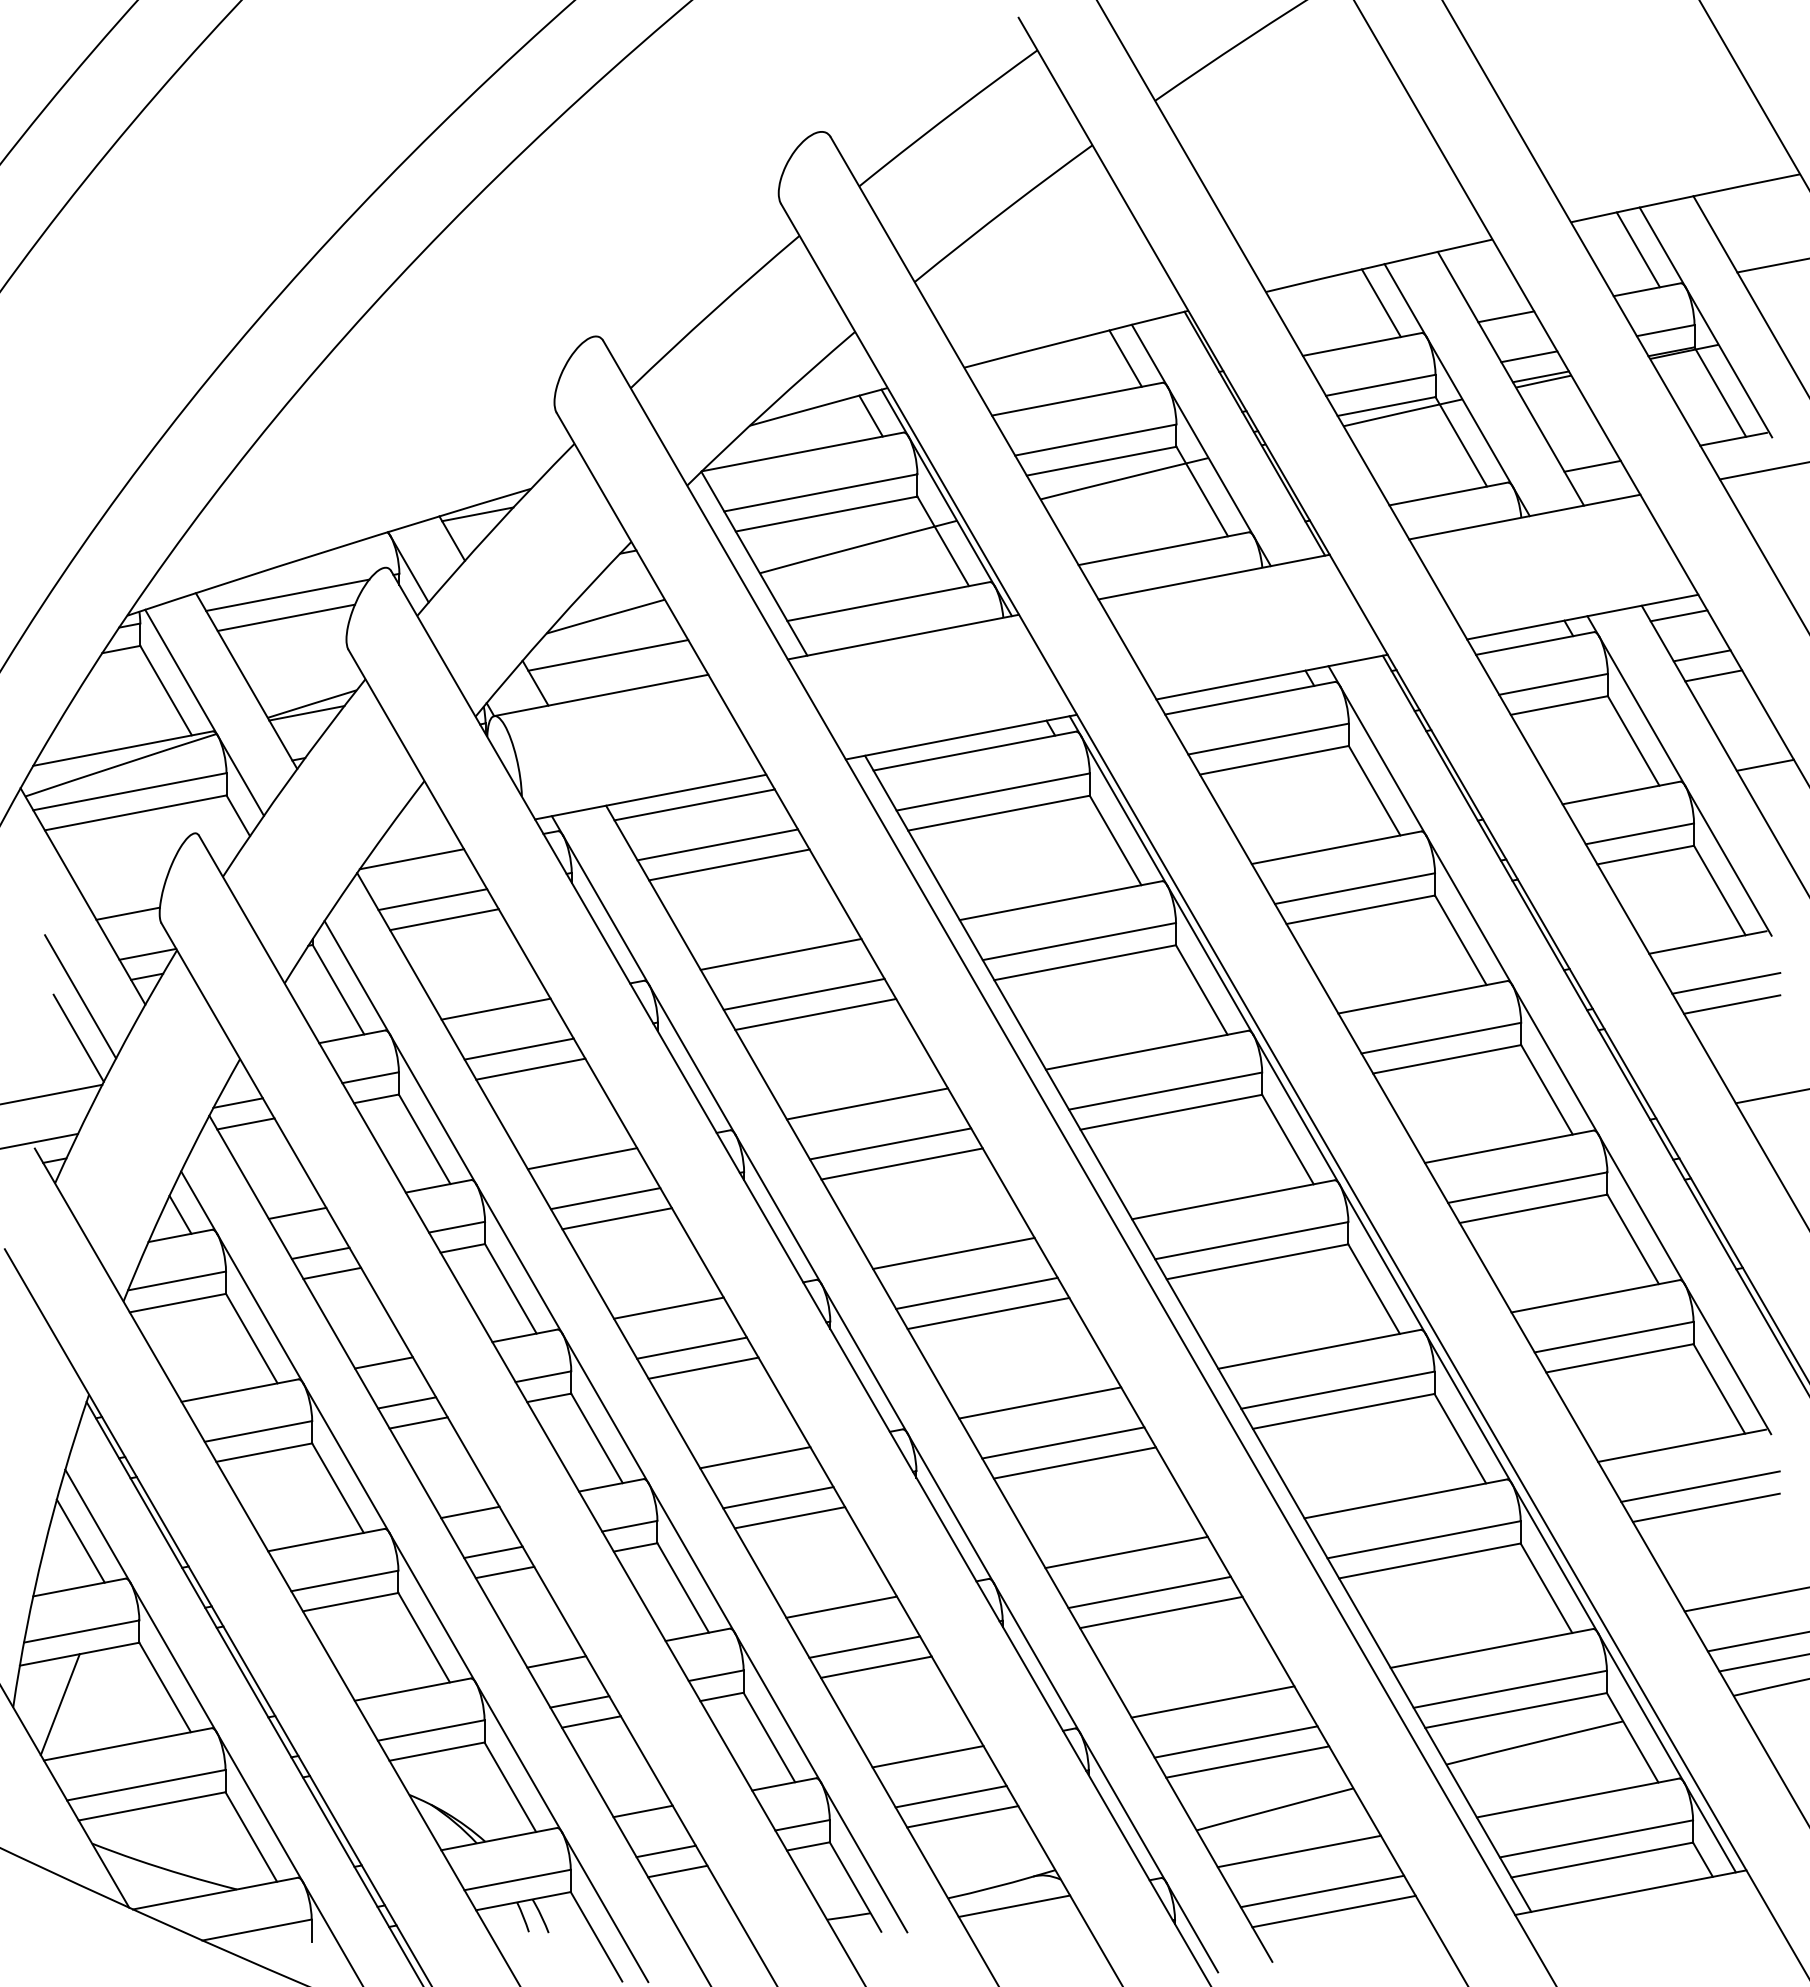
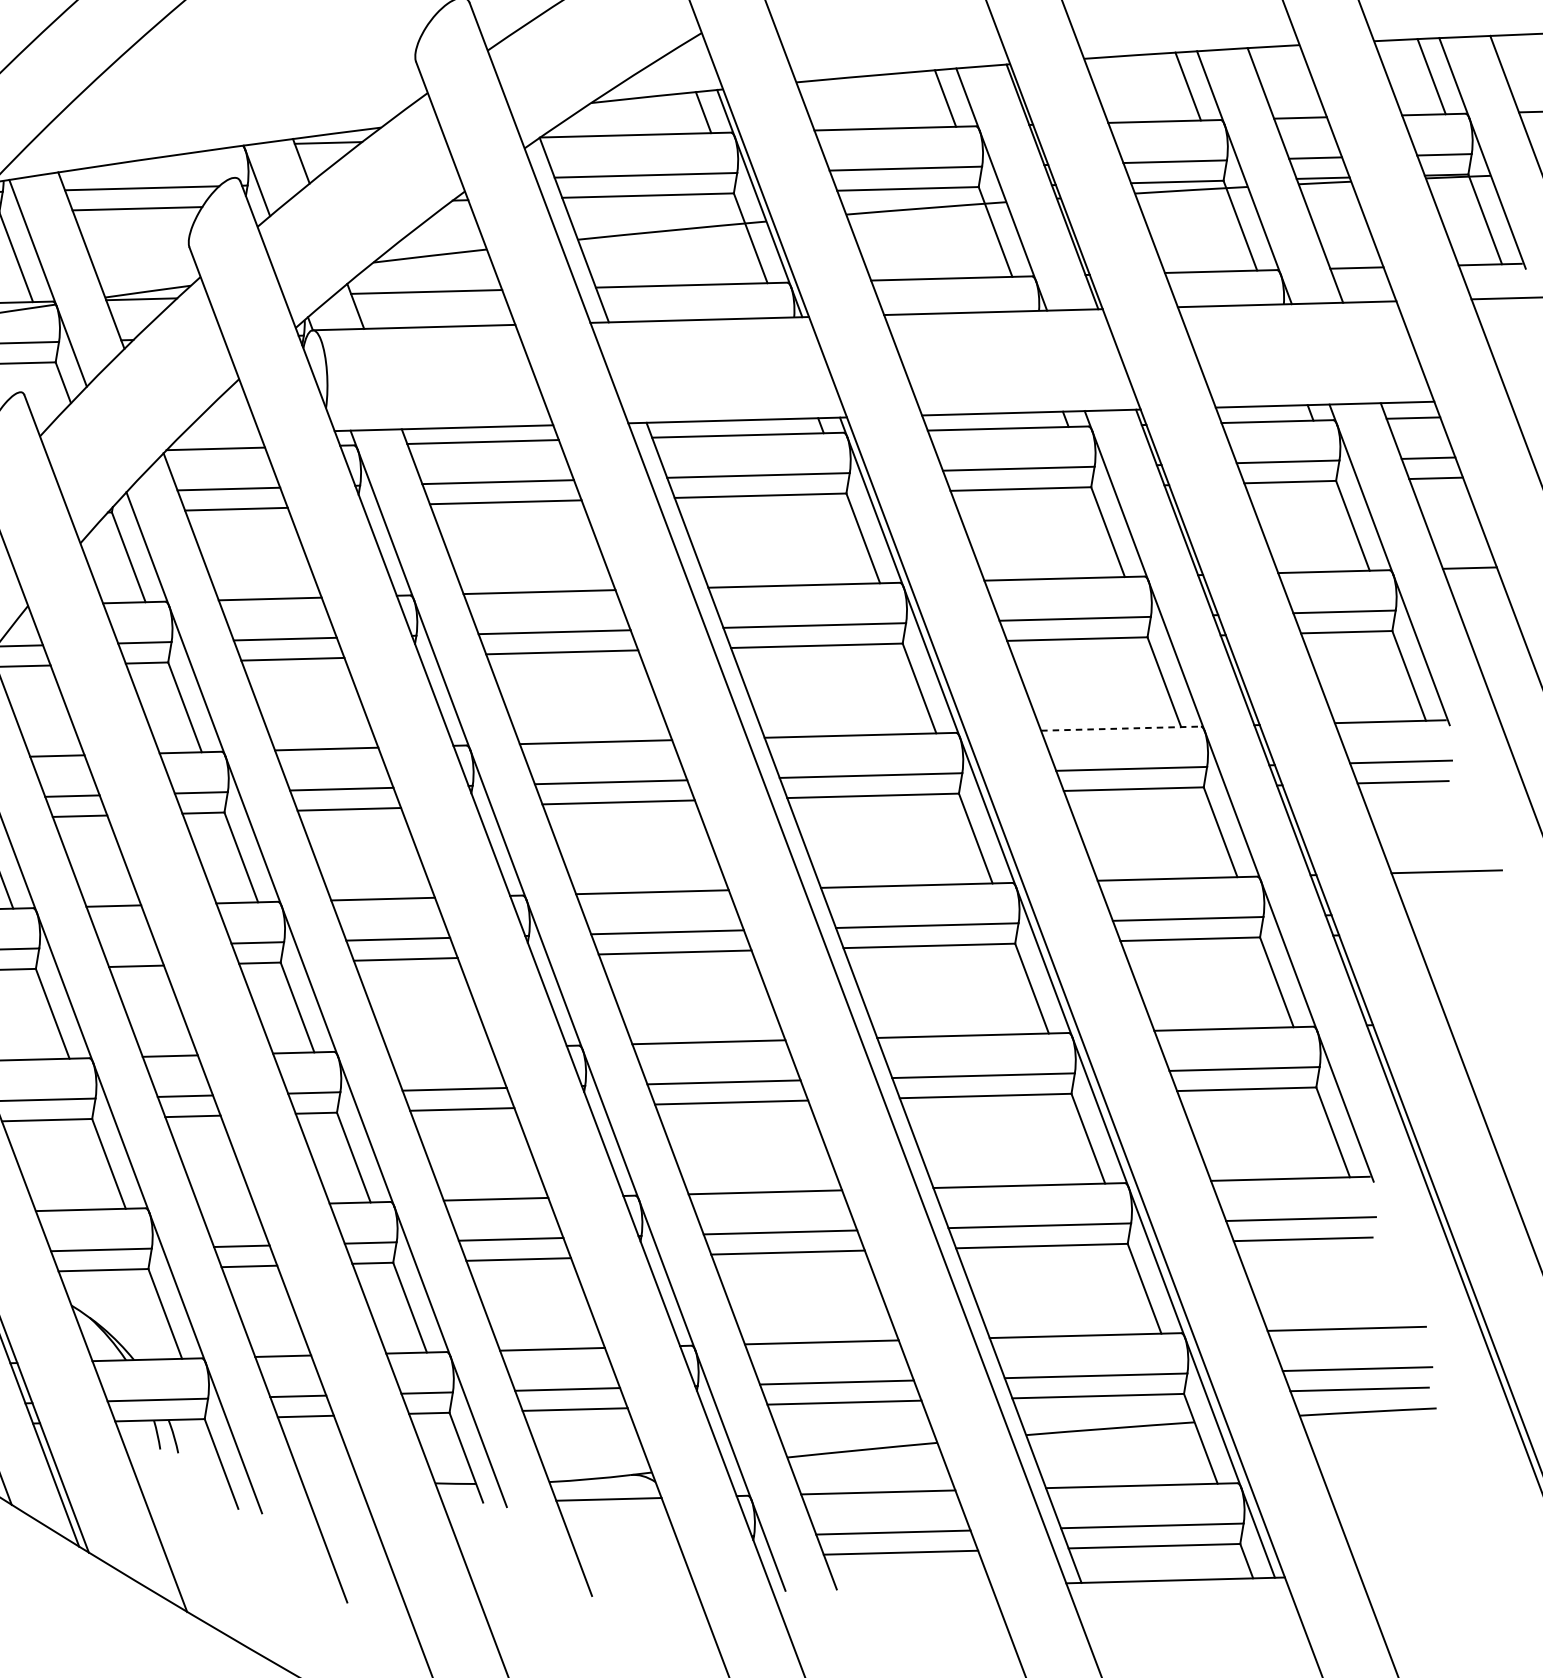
line: (1423, 997) -> (1121, 728), solid -> dashed
line: (407, 1402) -> (129, 945), removed
line: (755, 1457) -> (439, 1049), removed
line: (556, 1661) -> (226, 1205), removed

